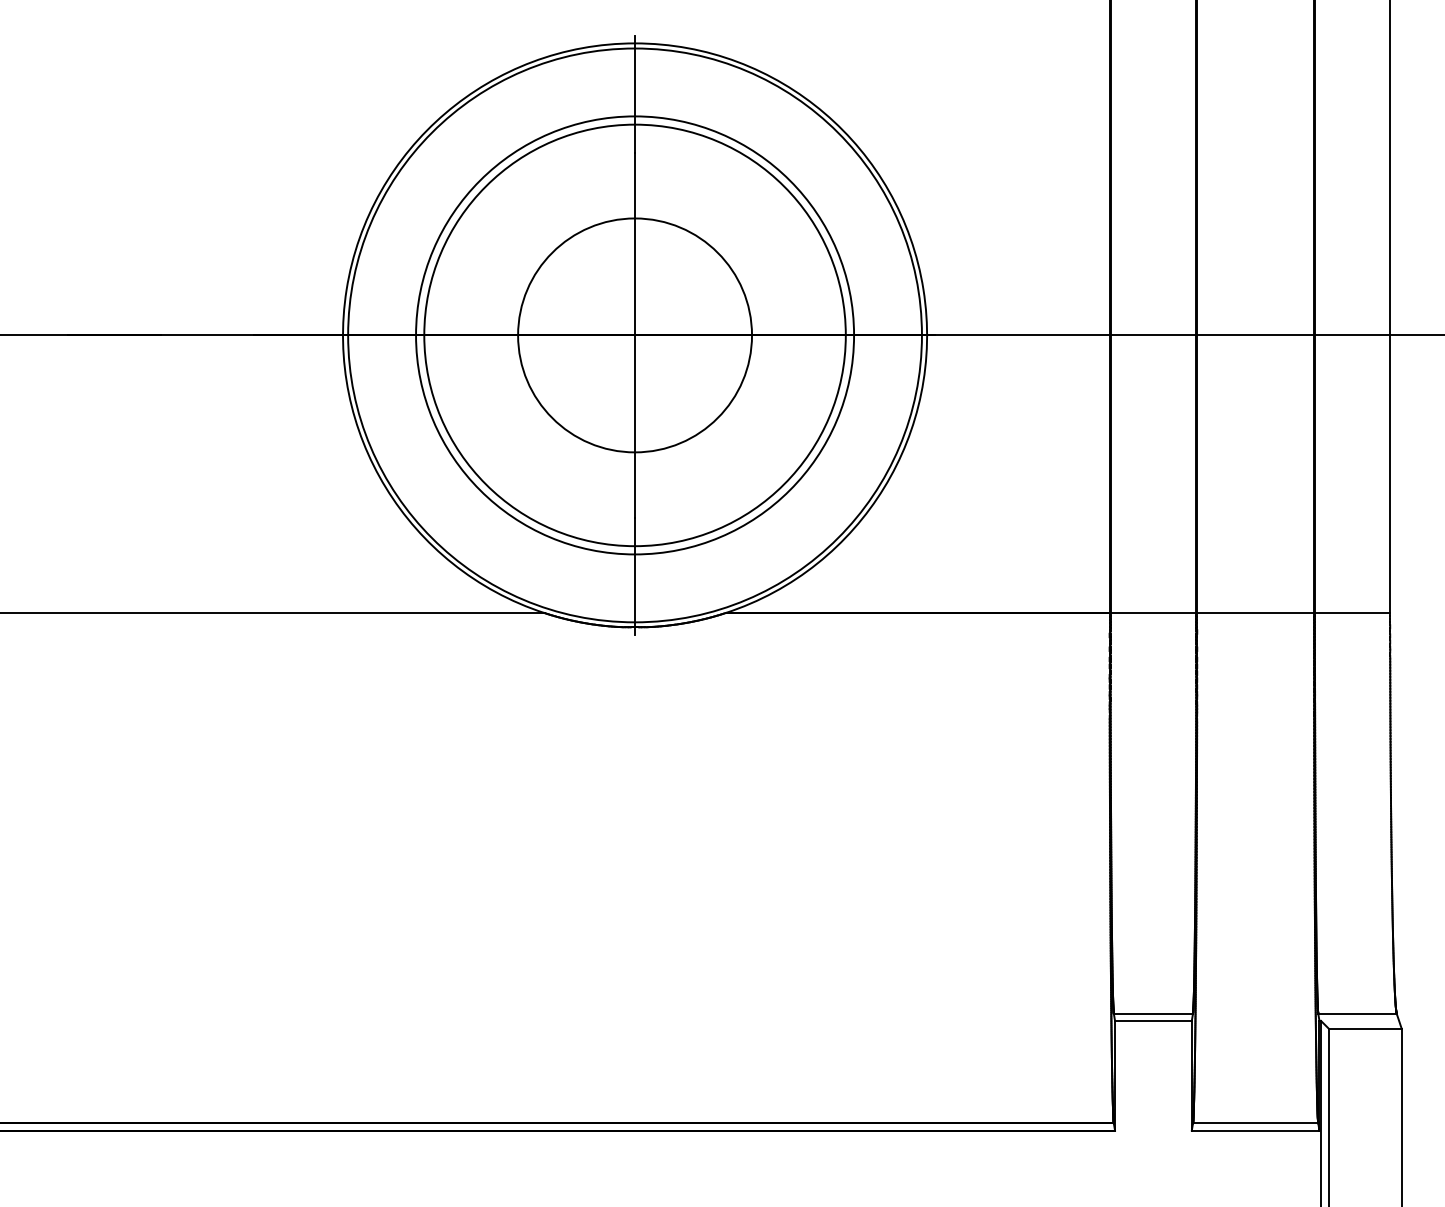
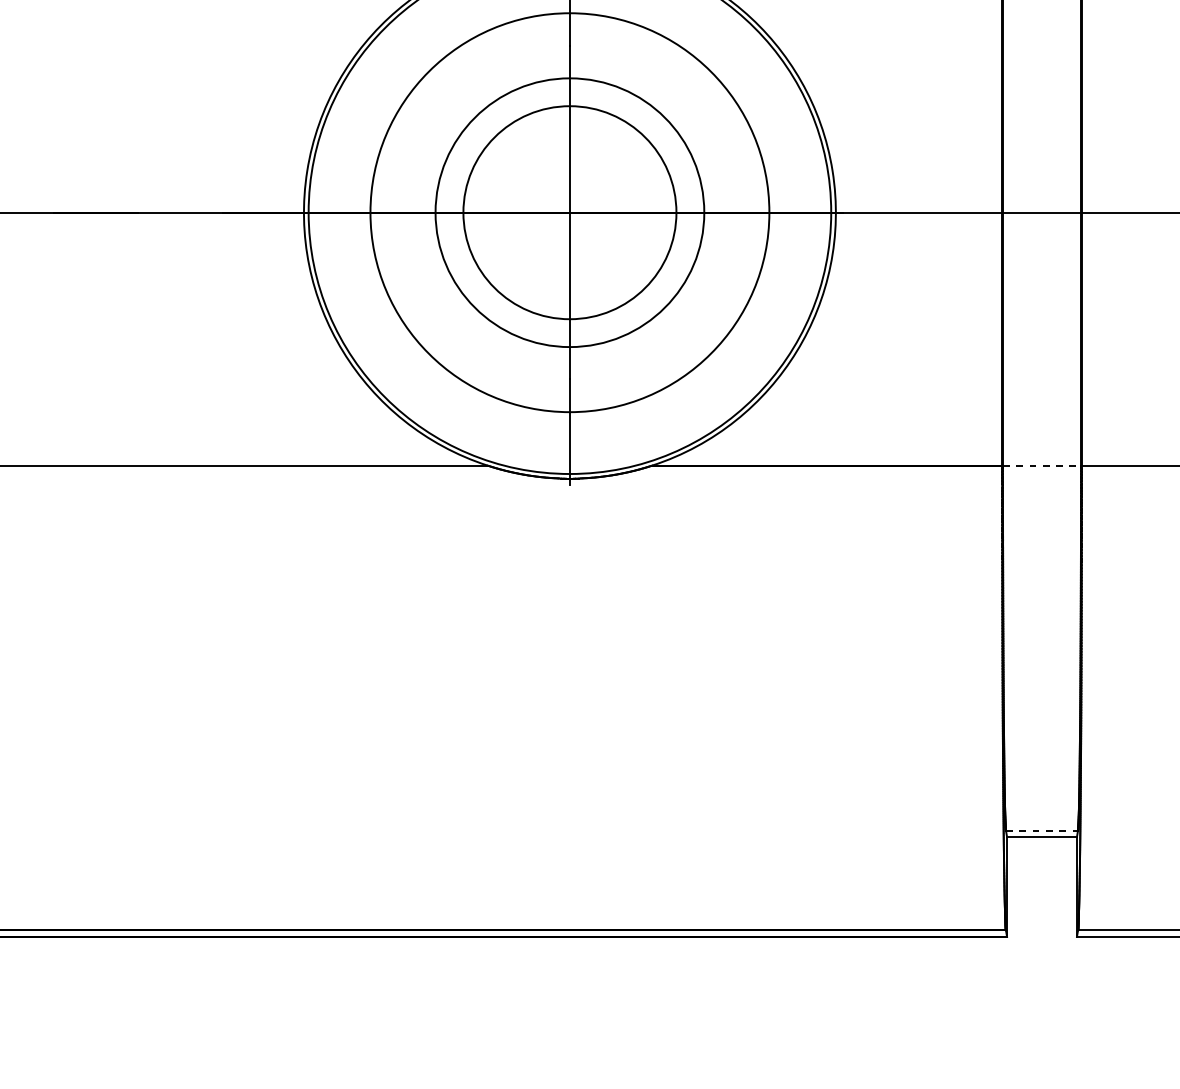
circle: (634, 335) -> (569, 212), size x0.7
line: (1153, 613) -> (1042, 465), solid -> dashed
line: (1153, 1014) -> (1042, 831), solid -> dashed

